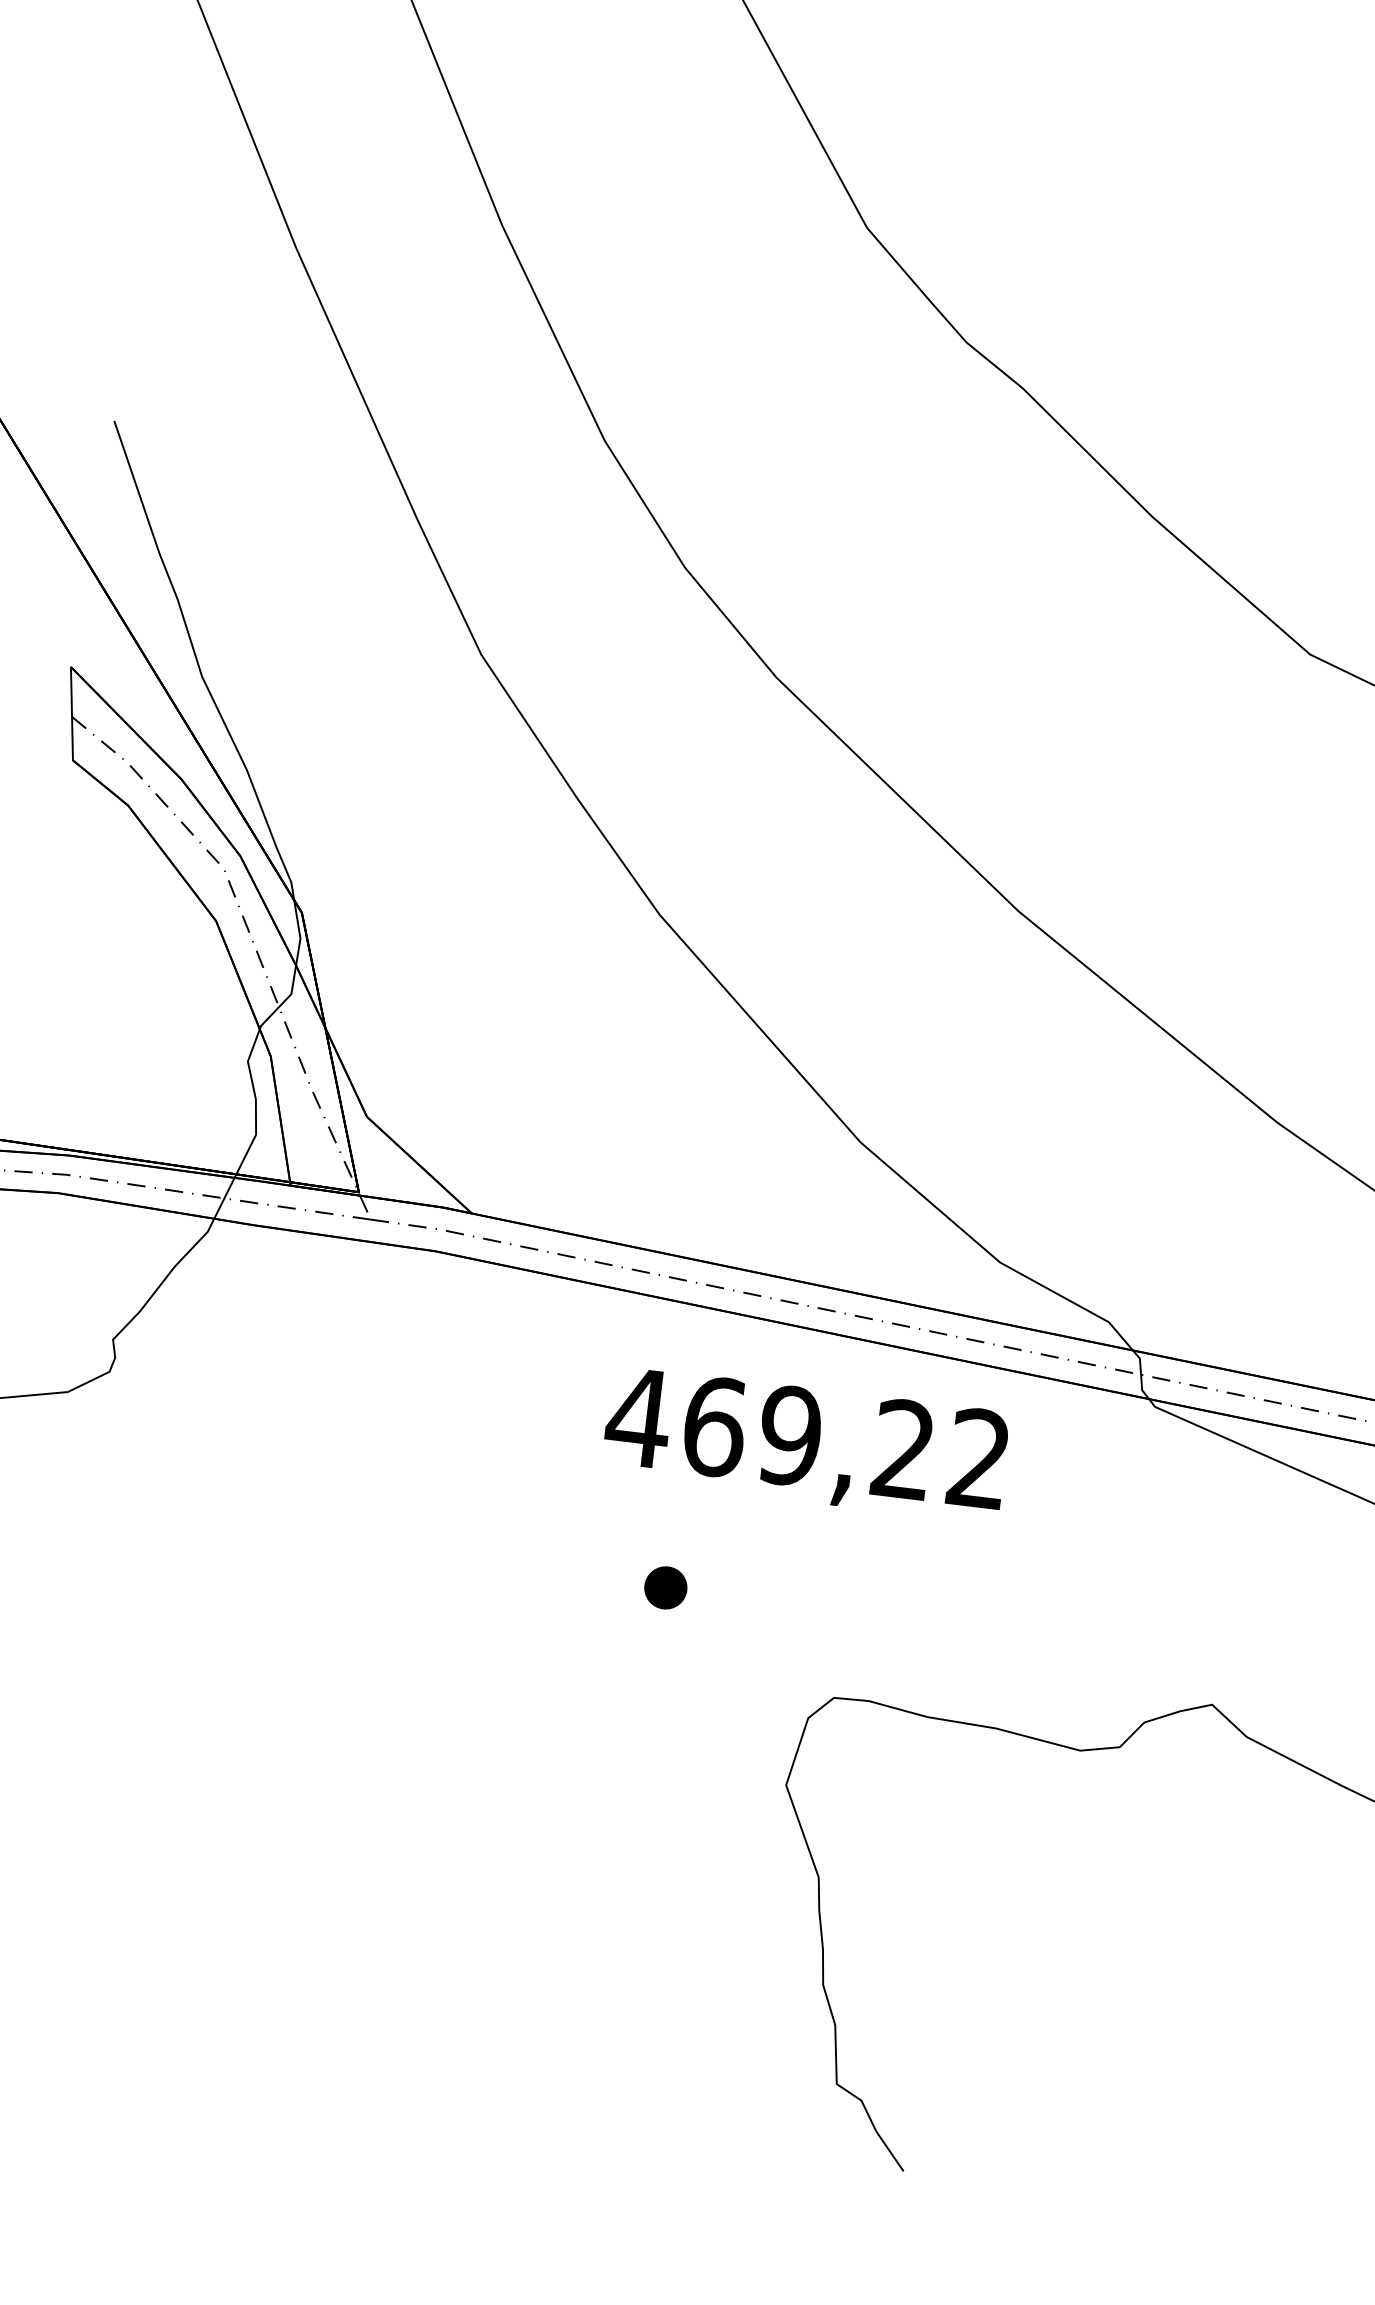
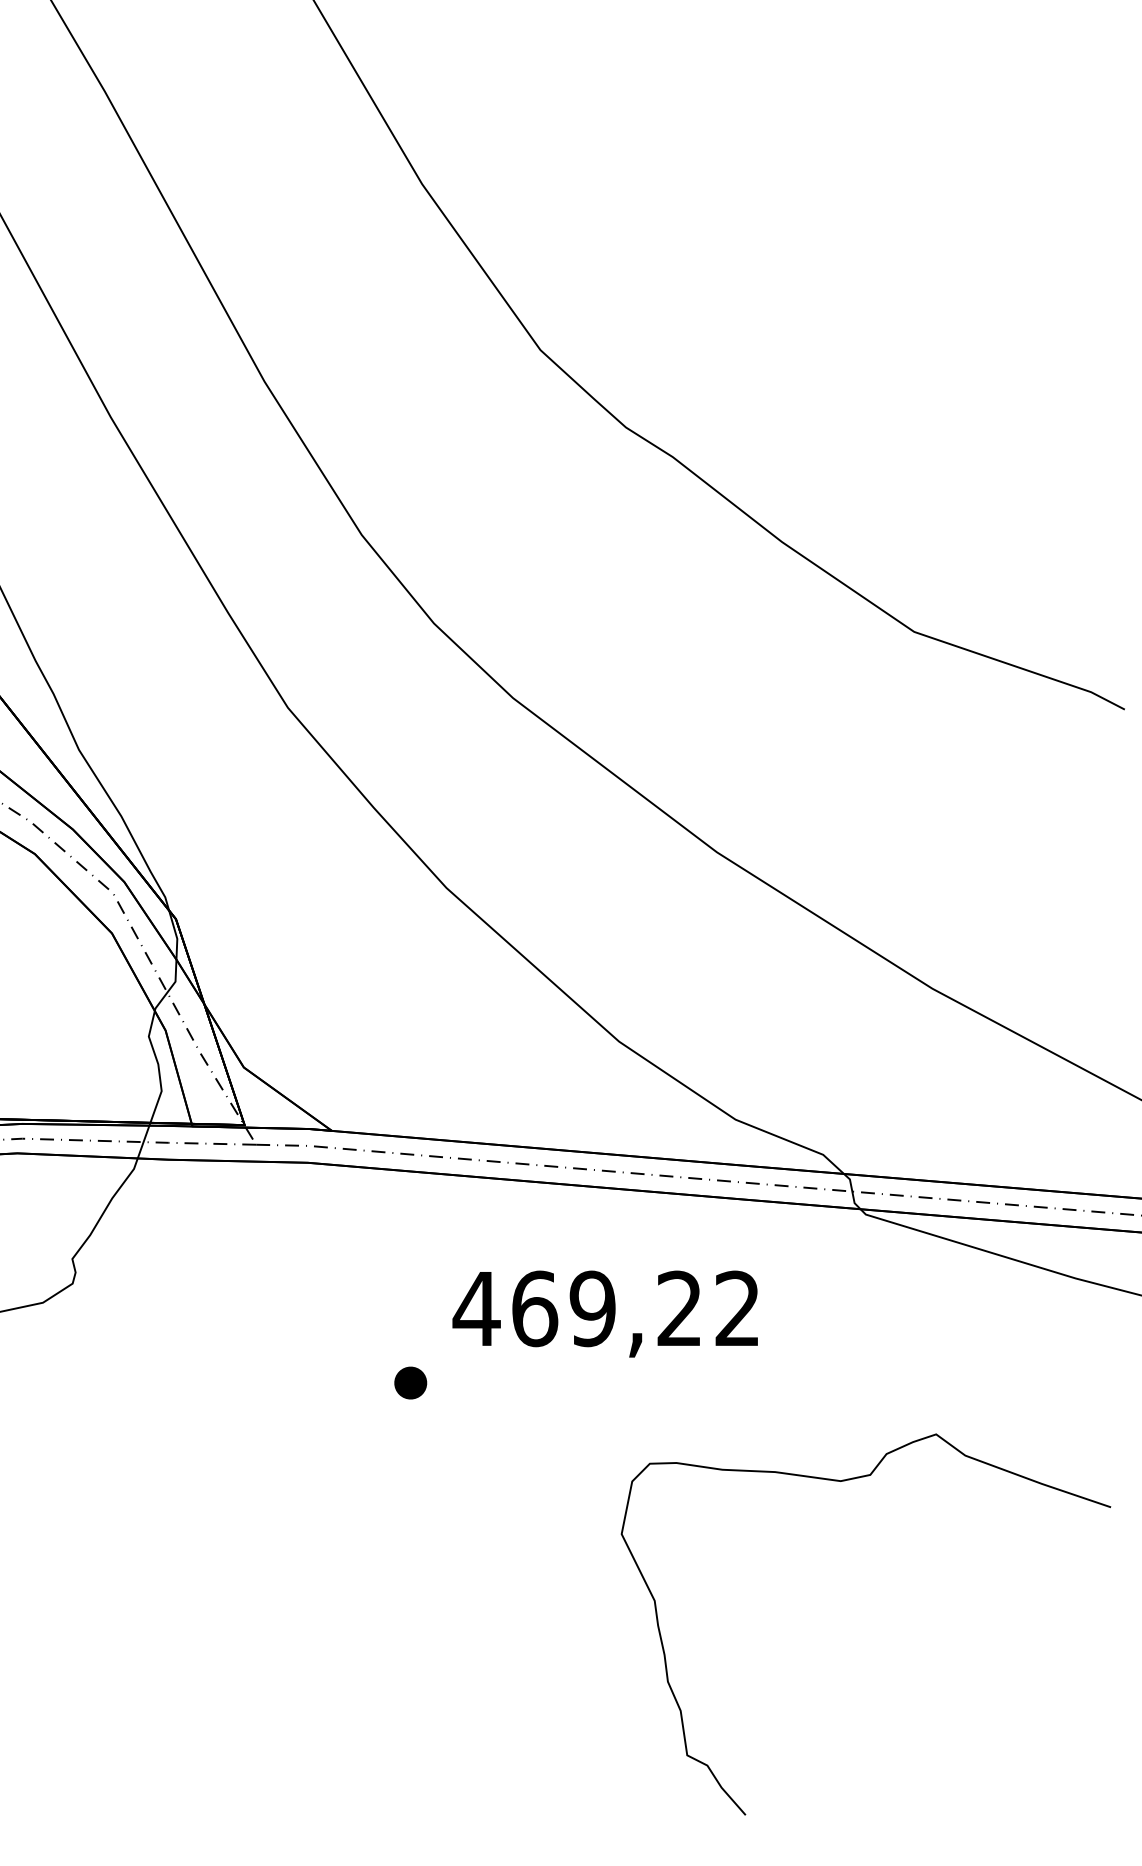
text: (804, 1443) -> (604, 1313), moved
part: (665, 1587) -> (410, 1382), moved

